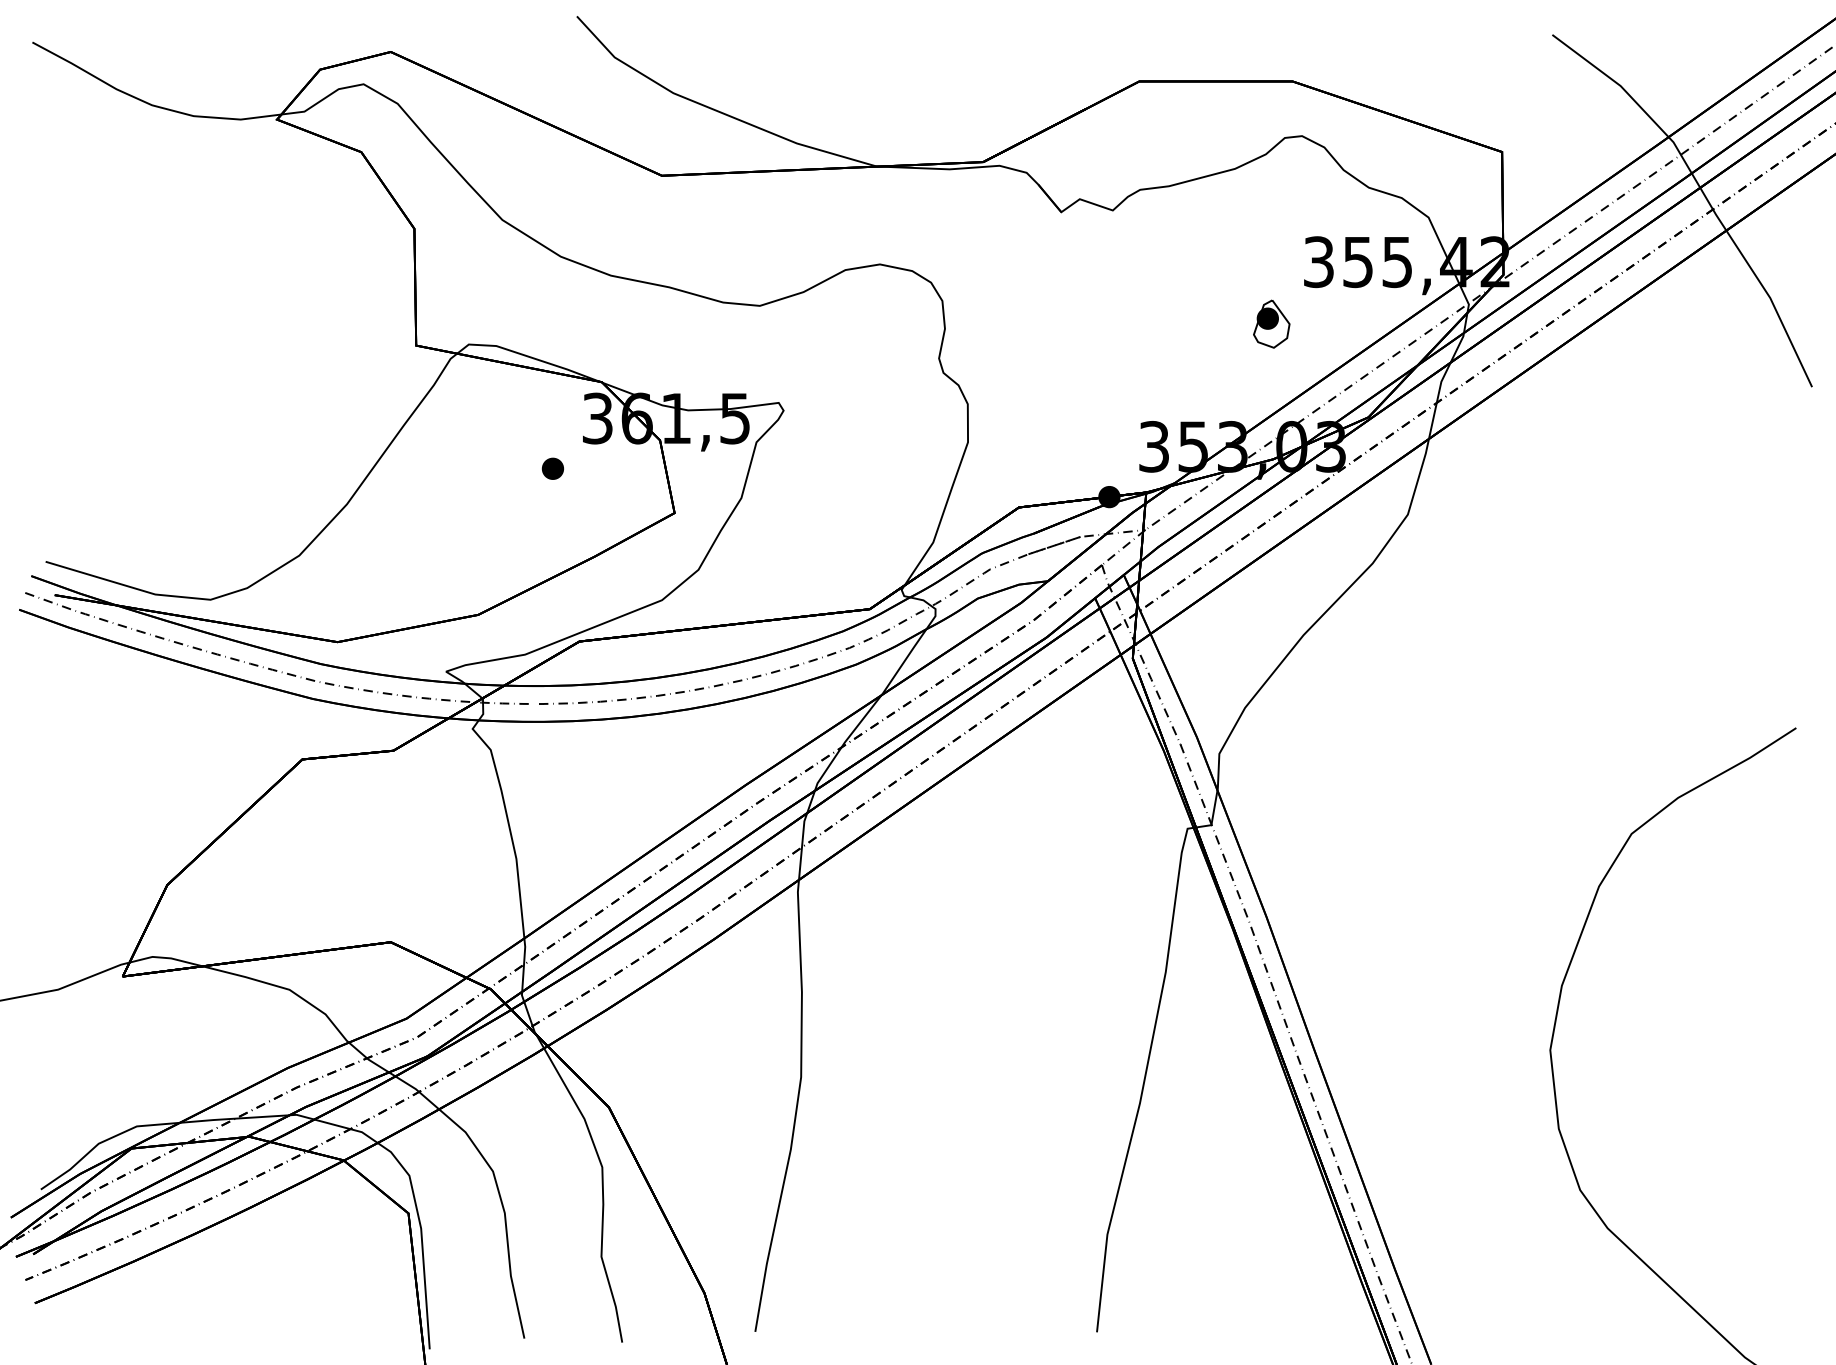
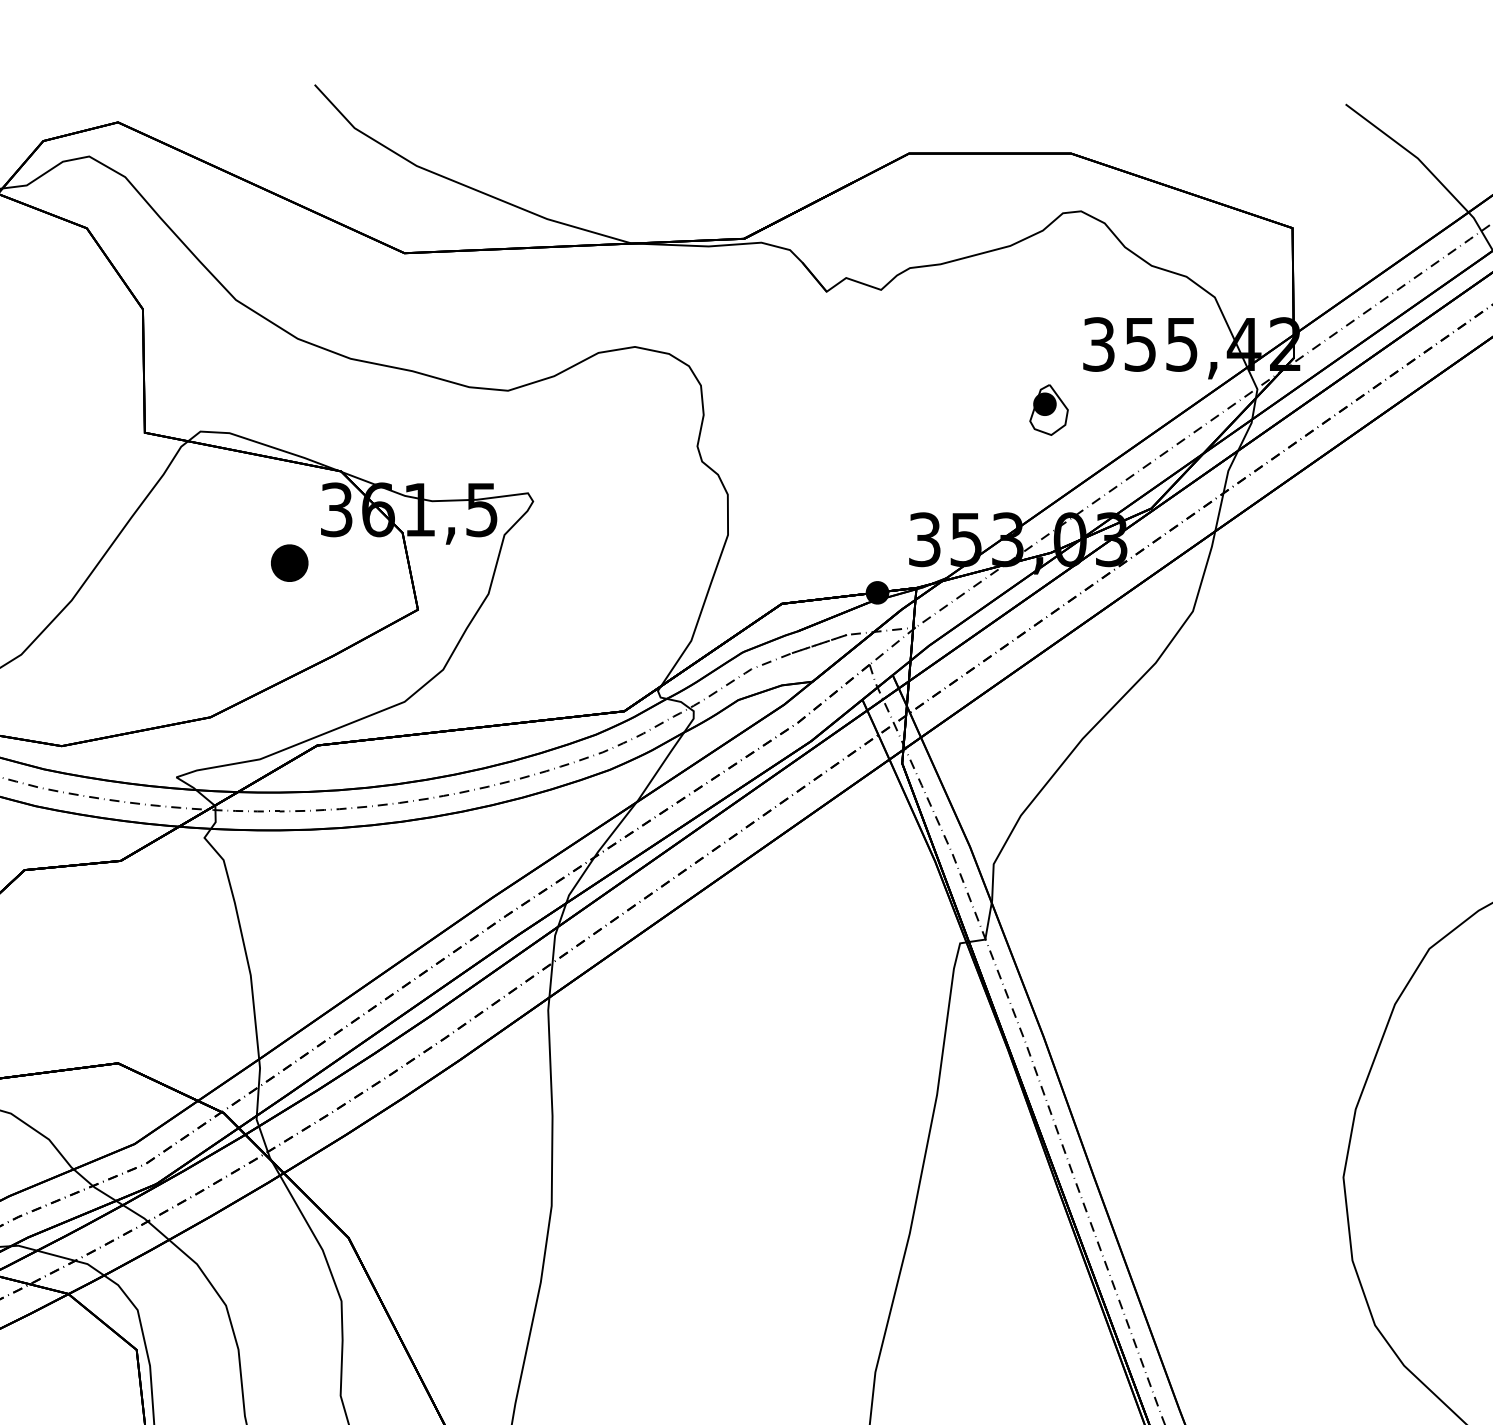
part: (552, 468) -> (288, 562), size x1.6

